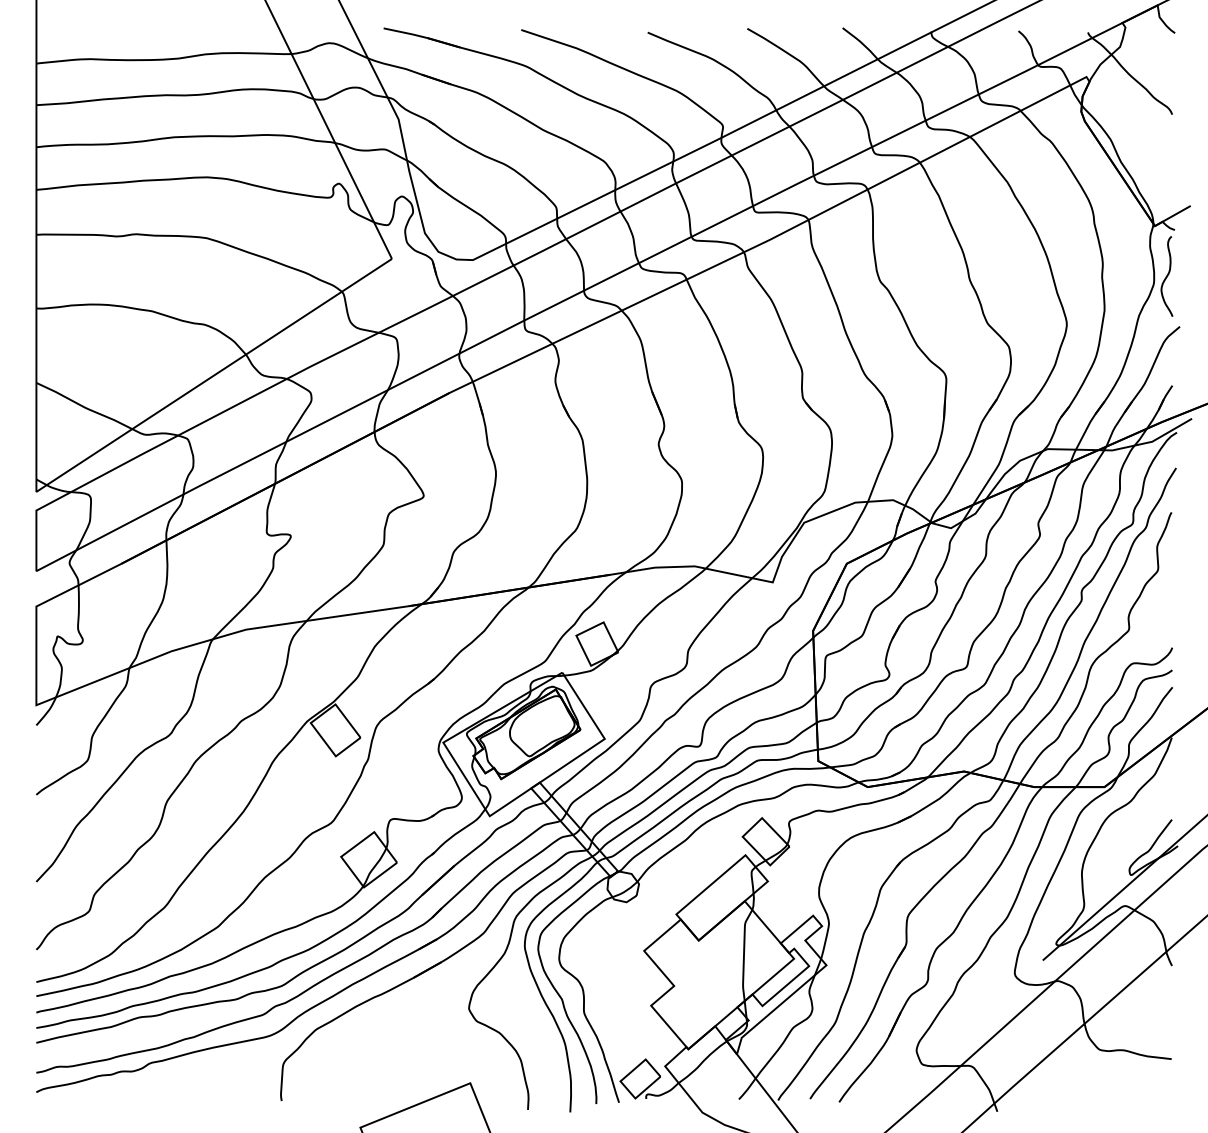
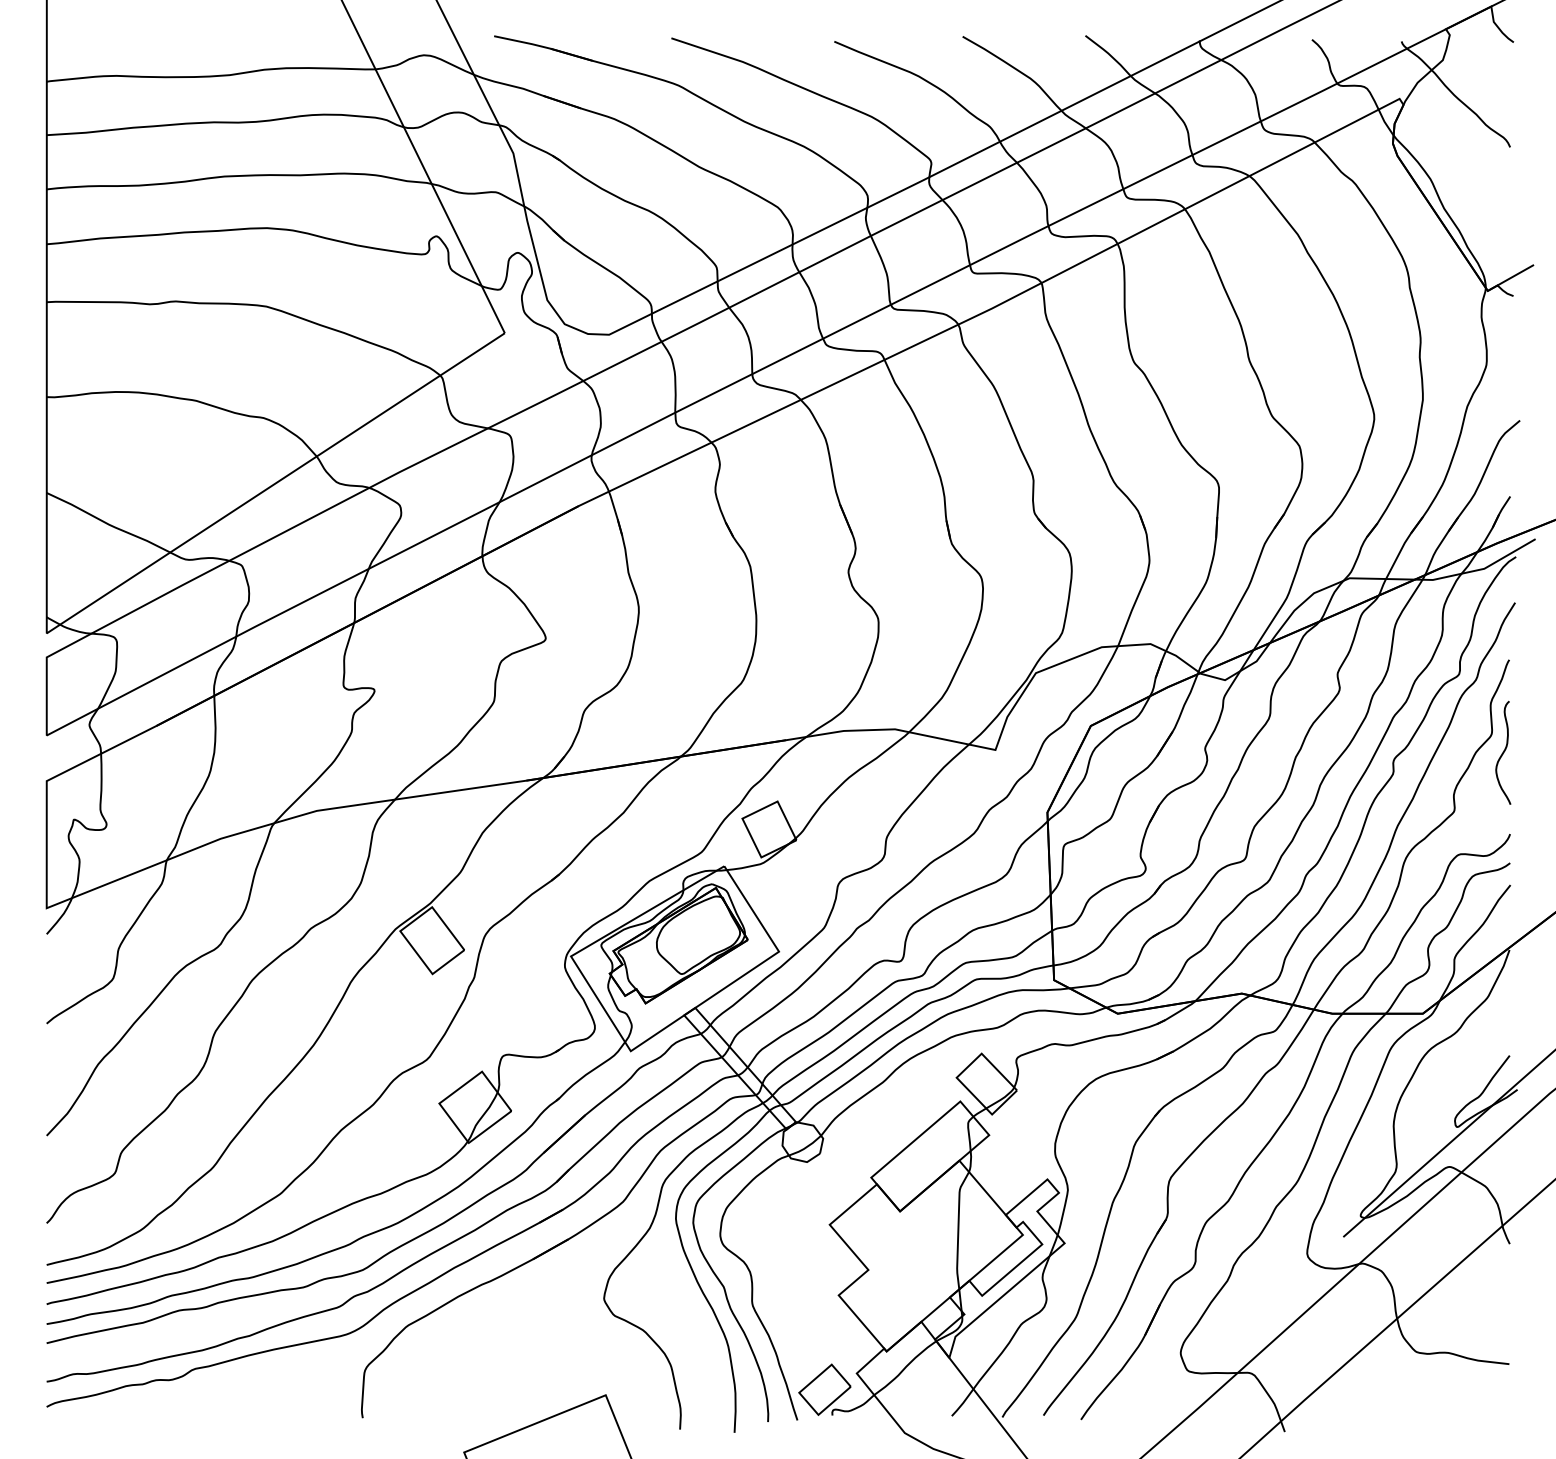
curve: (1167, 276) -> (1503, 752), moved

